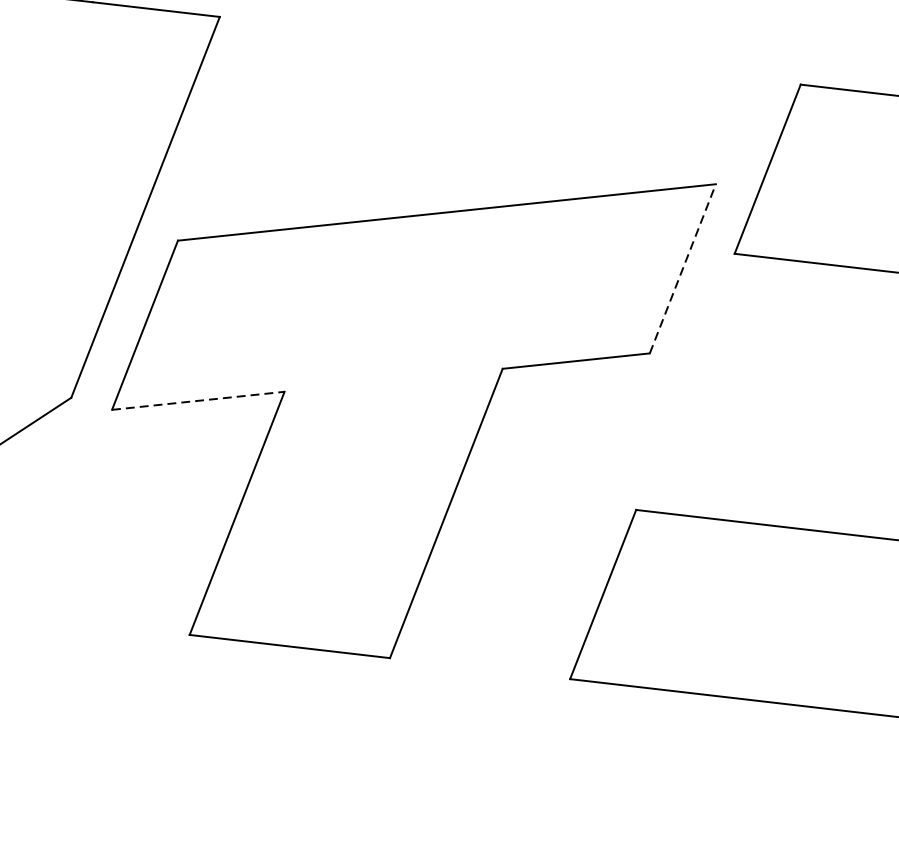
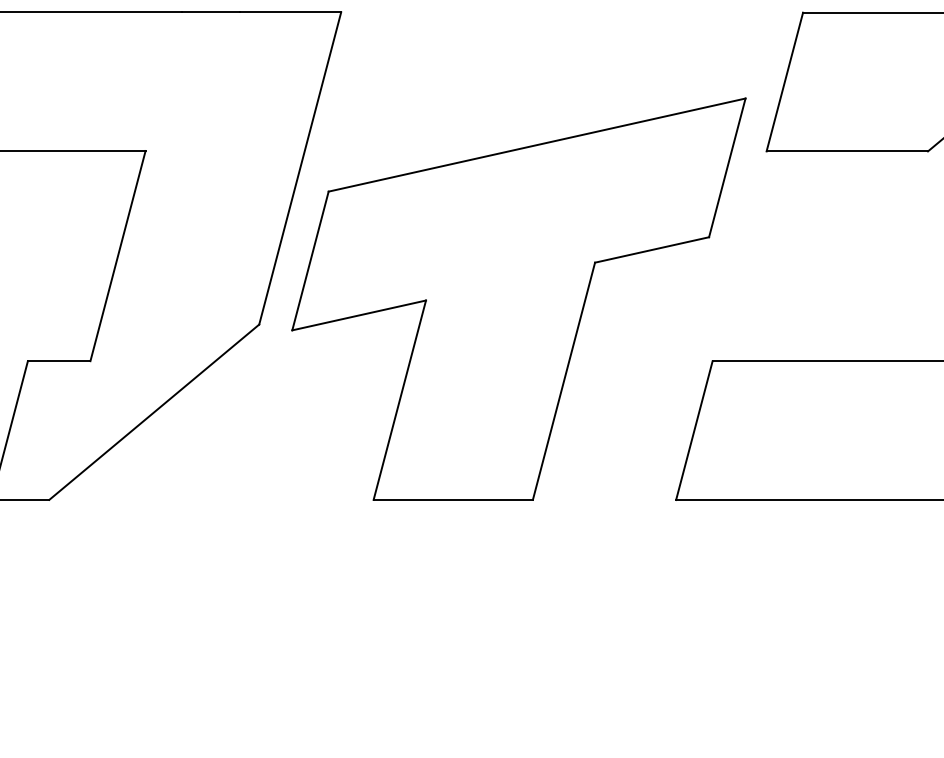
line: (683, 268) -> (727, 167), dashed -> solid
line: (198, 400) -> (359, 315), dashed -> solid

